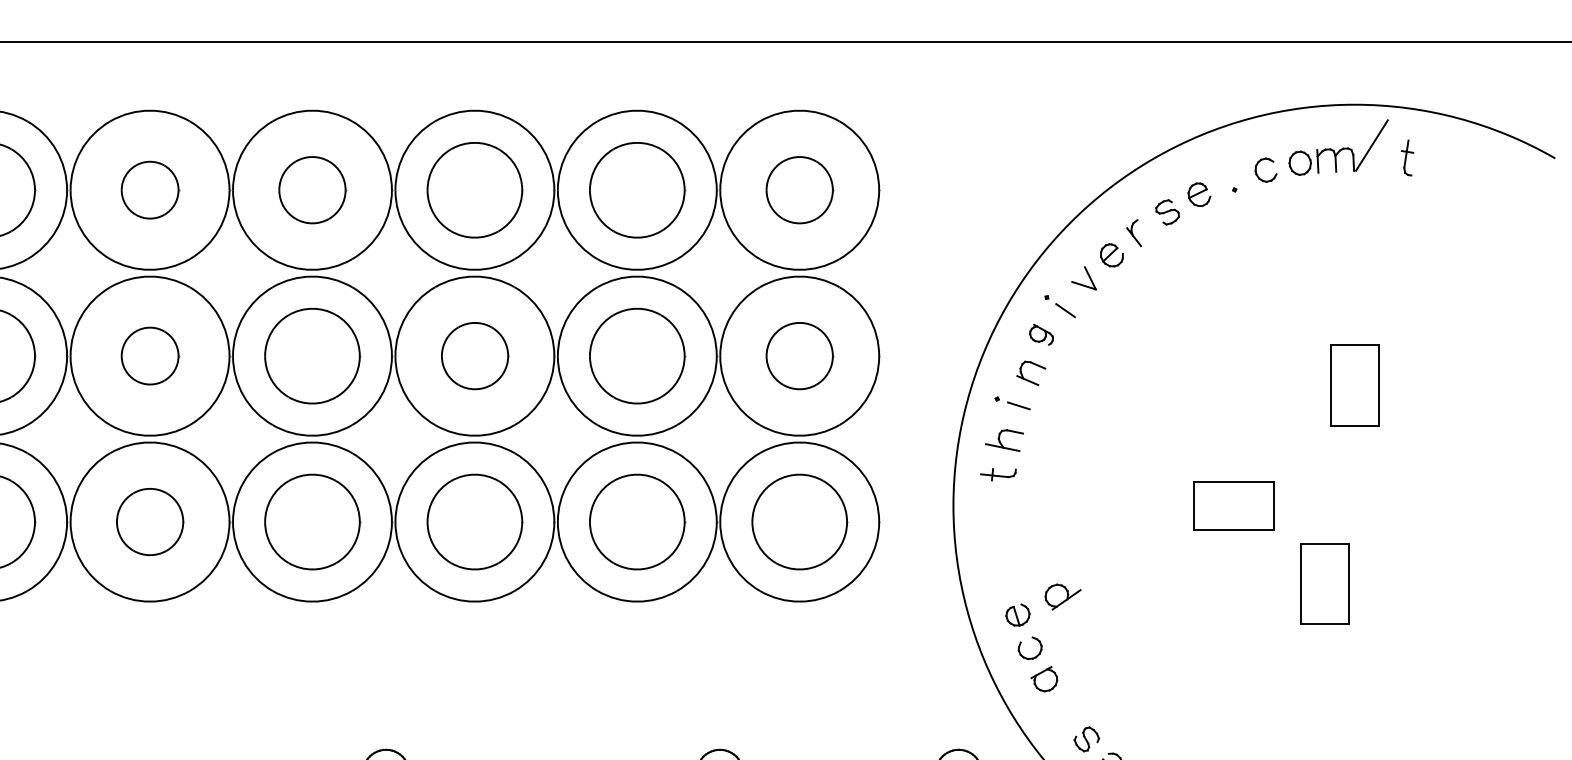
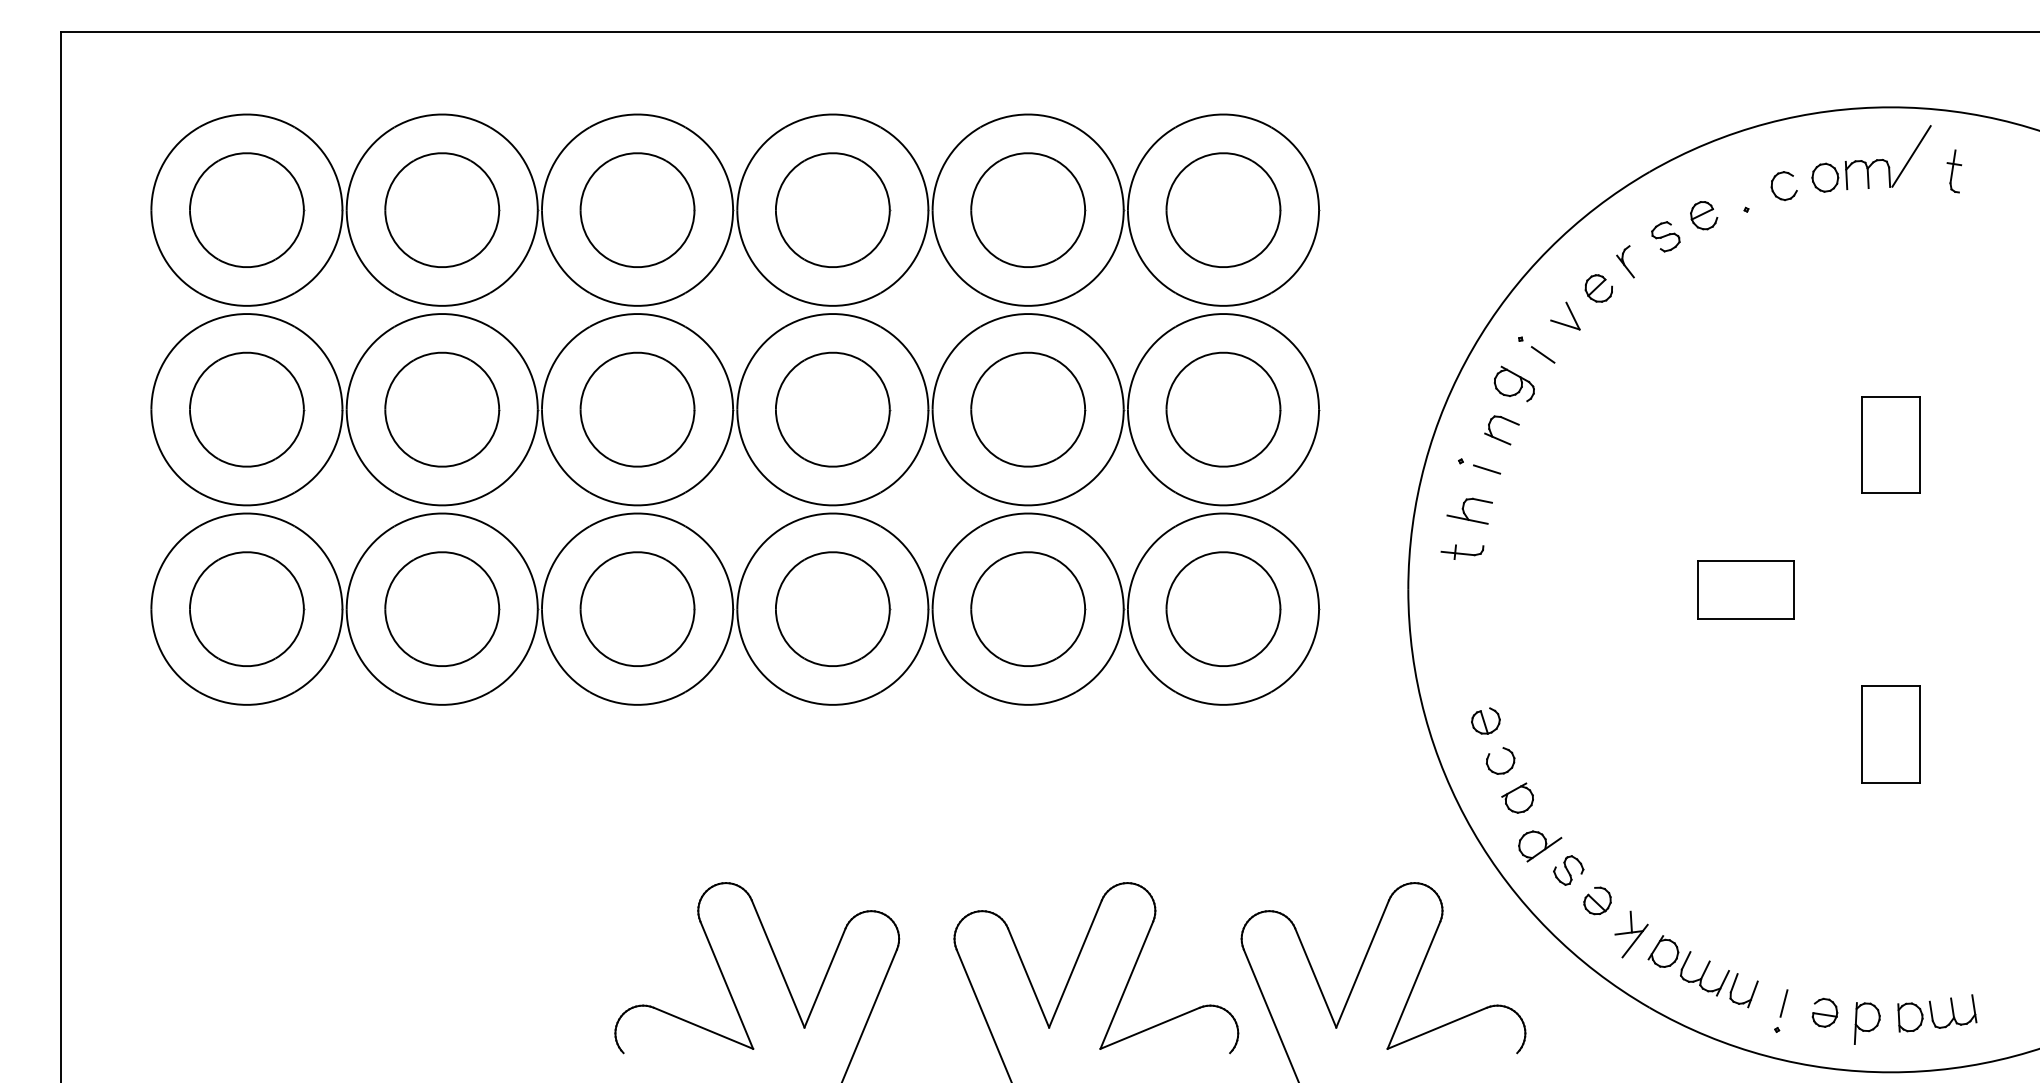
part: (150, 189) -> (442, 209), size x1.67
part: (312, 189) -> (637, 209), size x1.43
part: (799, 189) -> (1223, 209), size x1.43
part: (1040, 334) -> (1513, 383), size x1.43
part: (150, 355) -> (442, 409), size x1.67
part: (475, 355) -> (833, 409), size x1.43
part: (799, 355) -> (1223, 409), size x1.43
part: (150, 521) -> (442, 608), size x1.43
part: (1324, 583) -> (1890, 734), moved
part: (1063, 597) -> (1540, 846), moved

